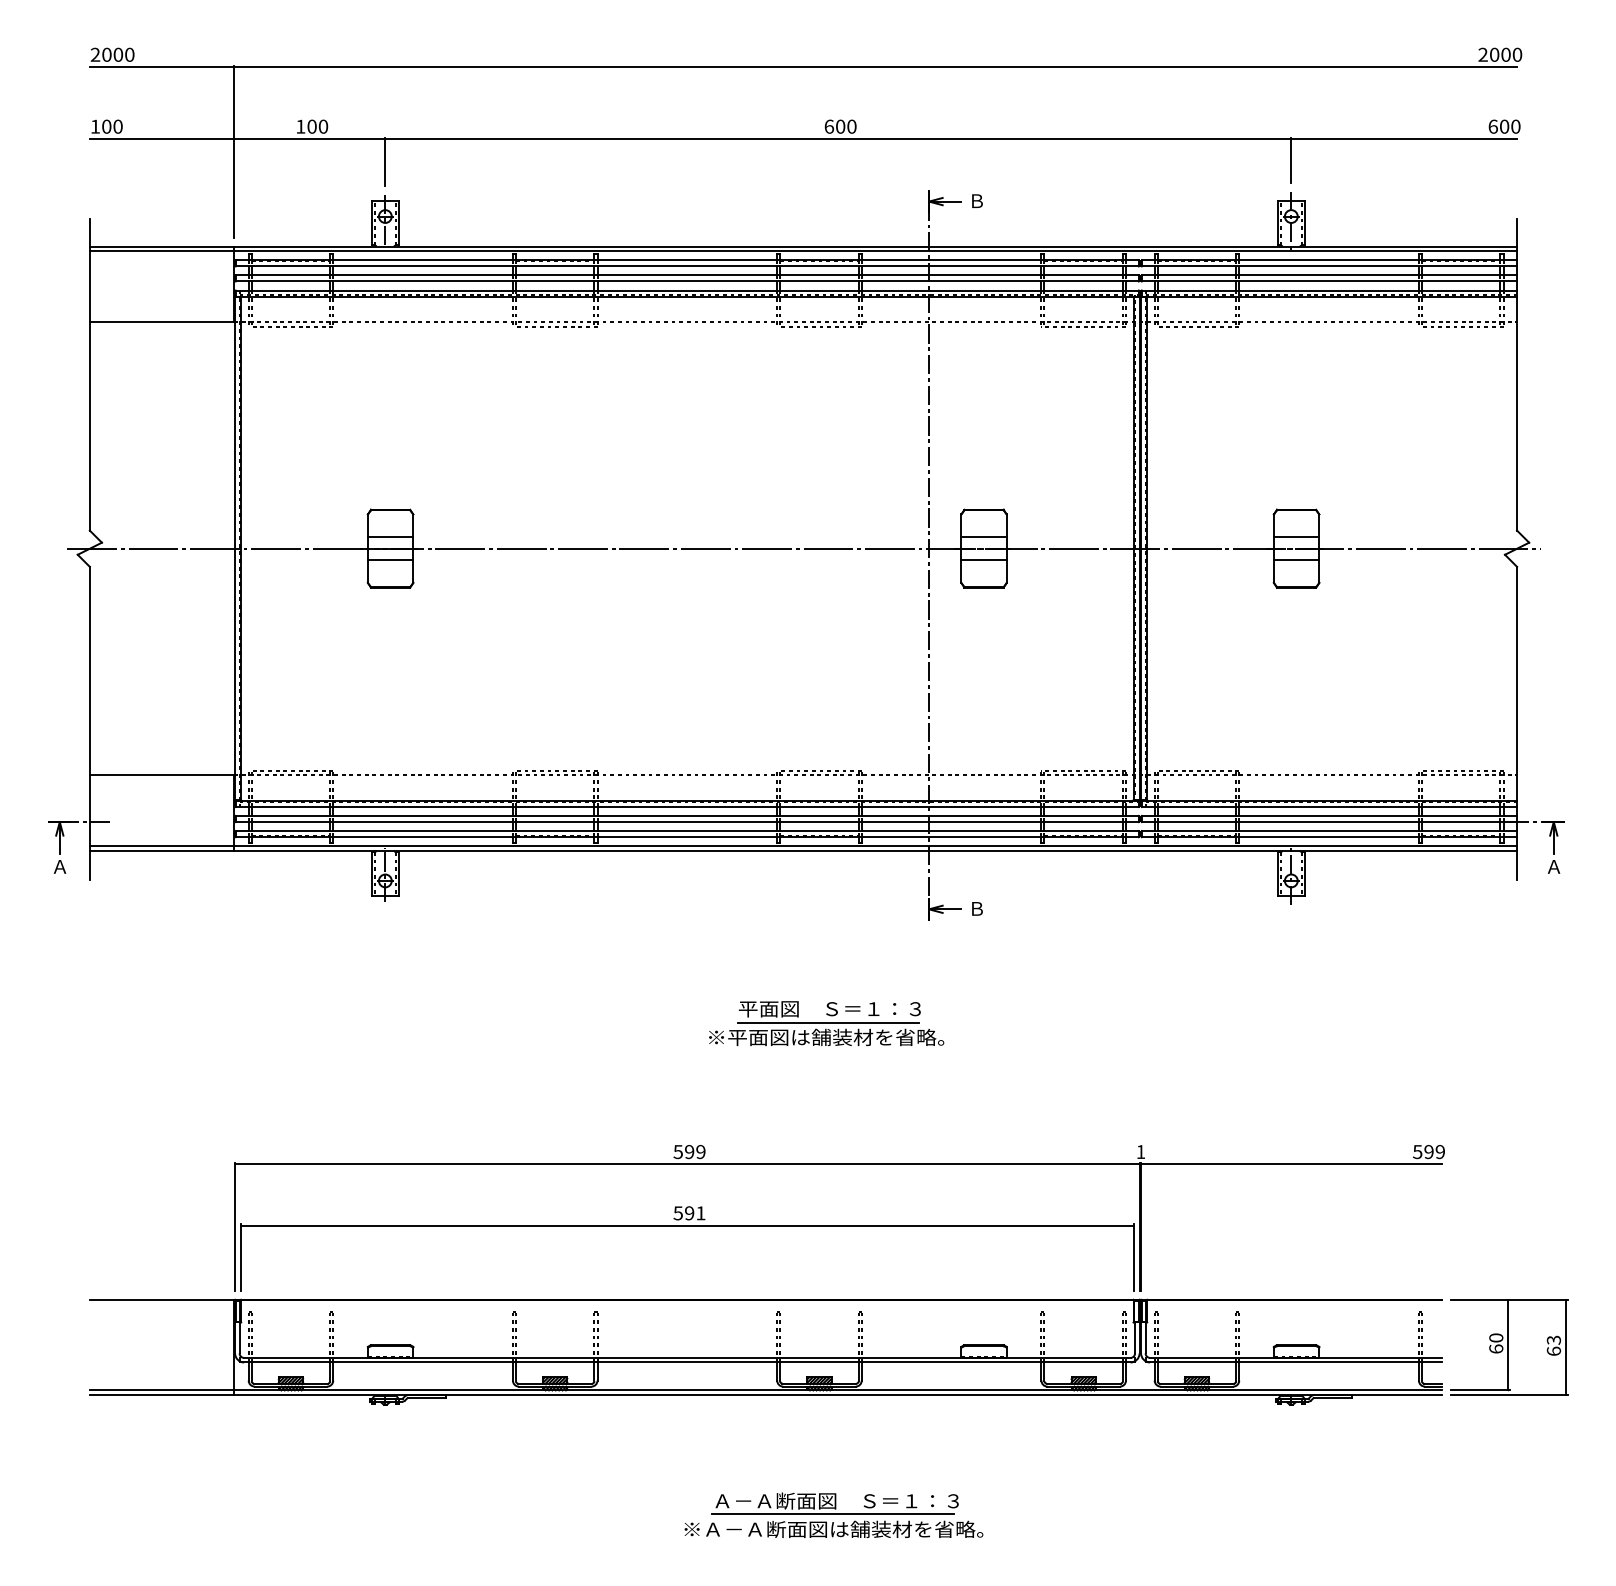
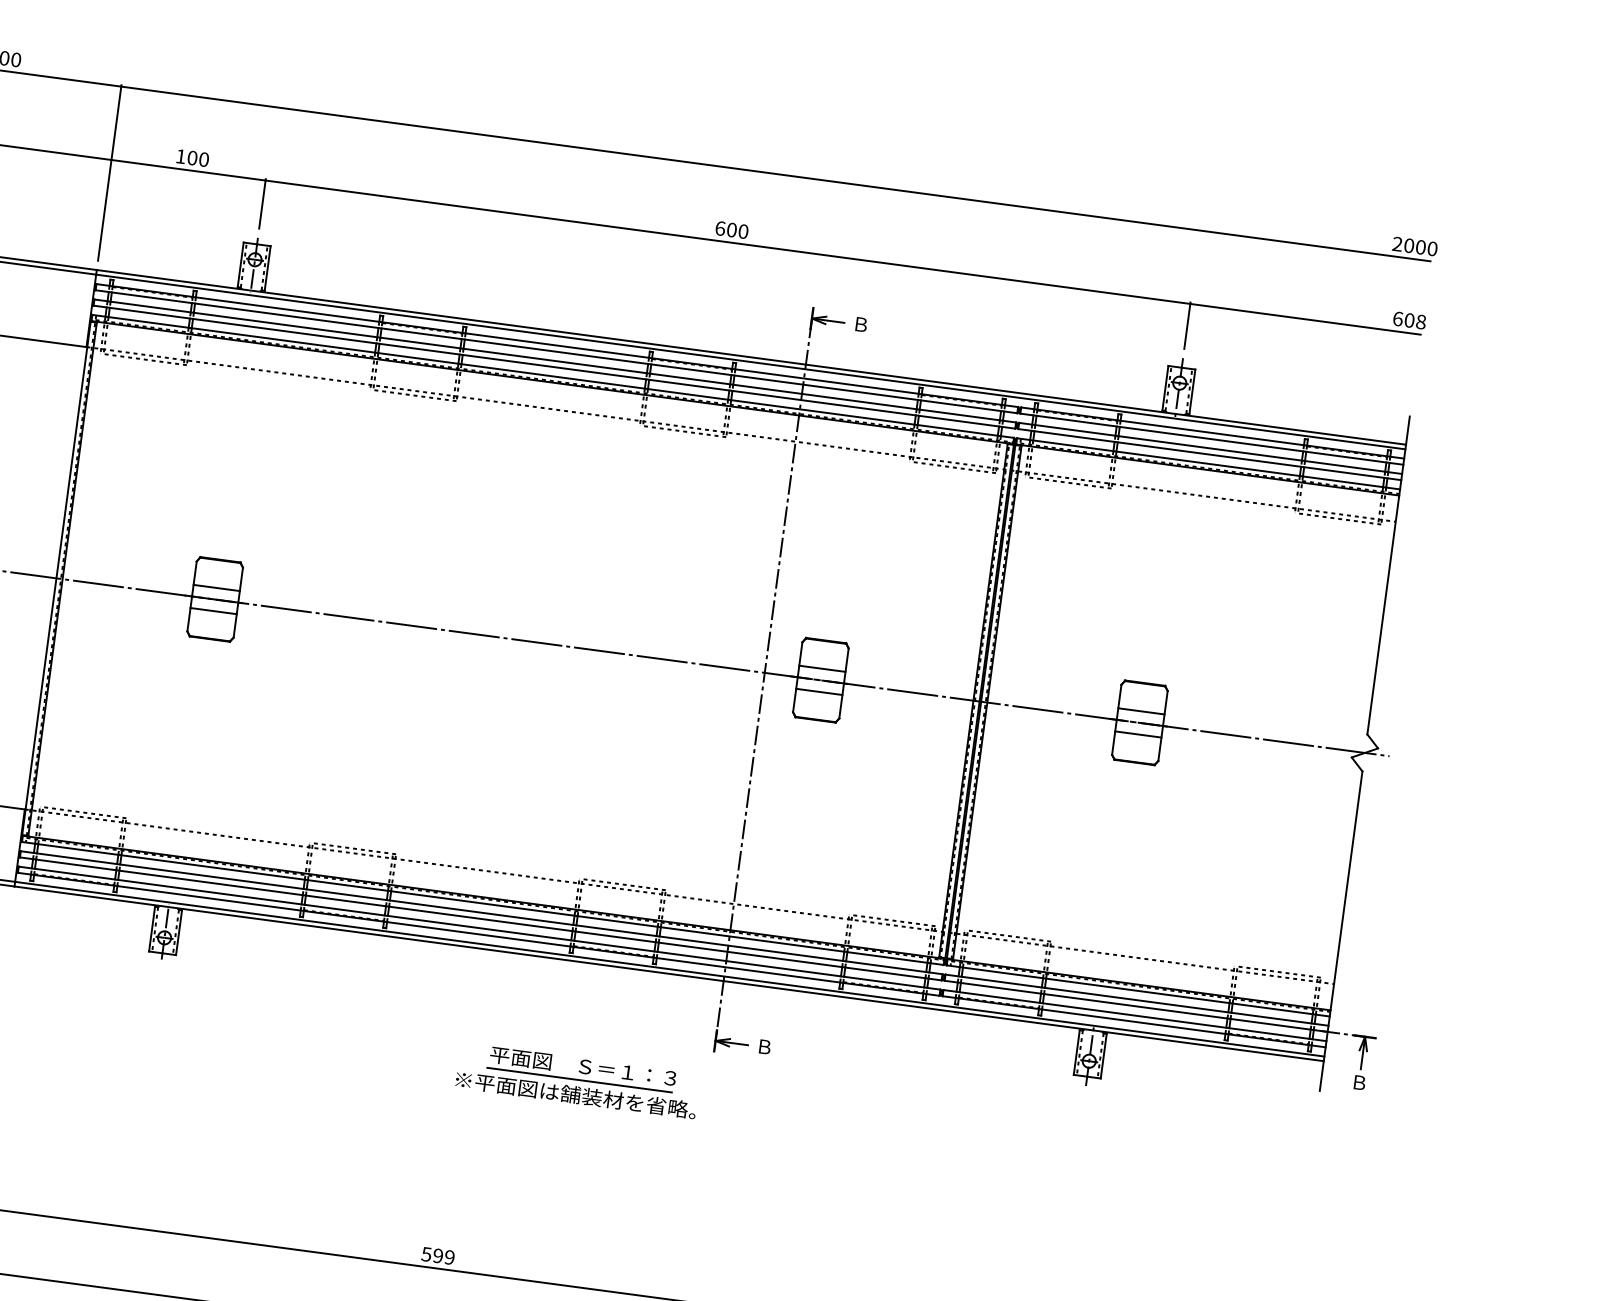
text: (1515, 126) -> (1420, 321), 600 -> 608
text: (1553, 866) -> (1358, 1082), Ａ -> Ｂ
part: (826, 1023) -> (577, 1080), moved

